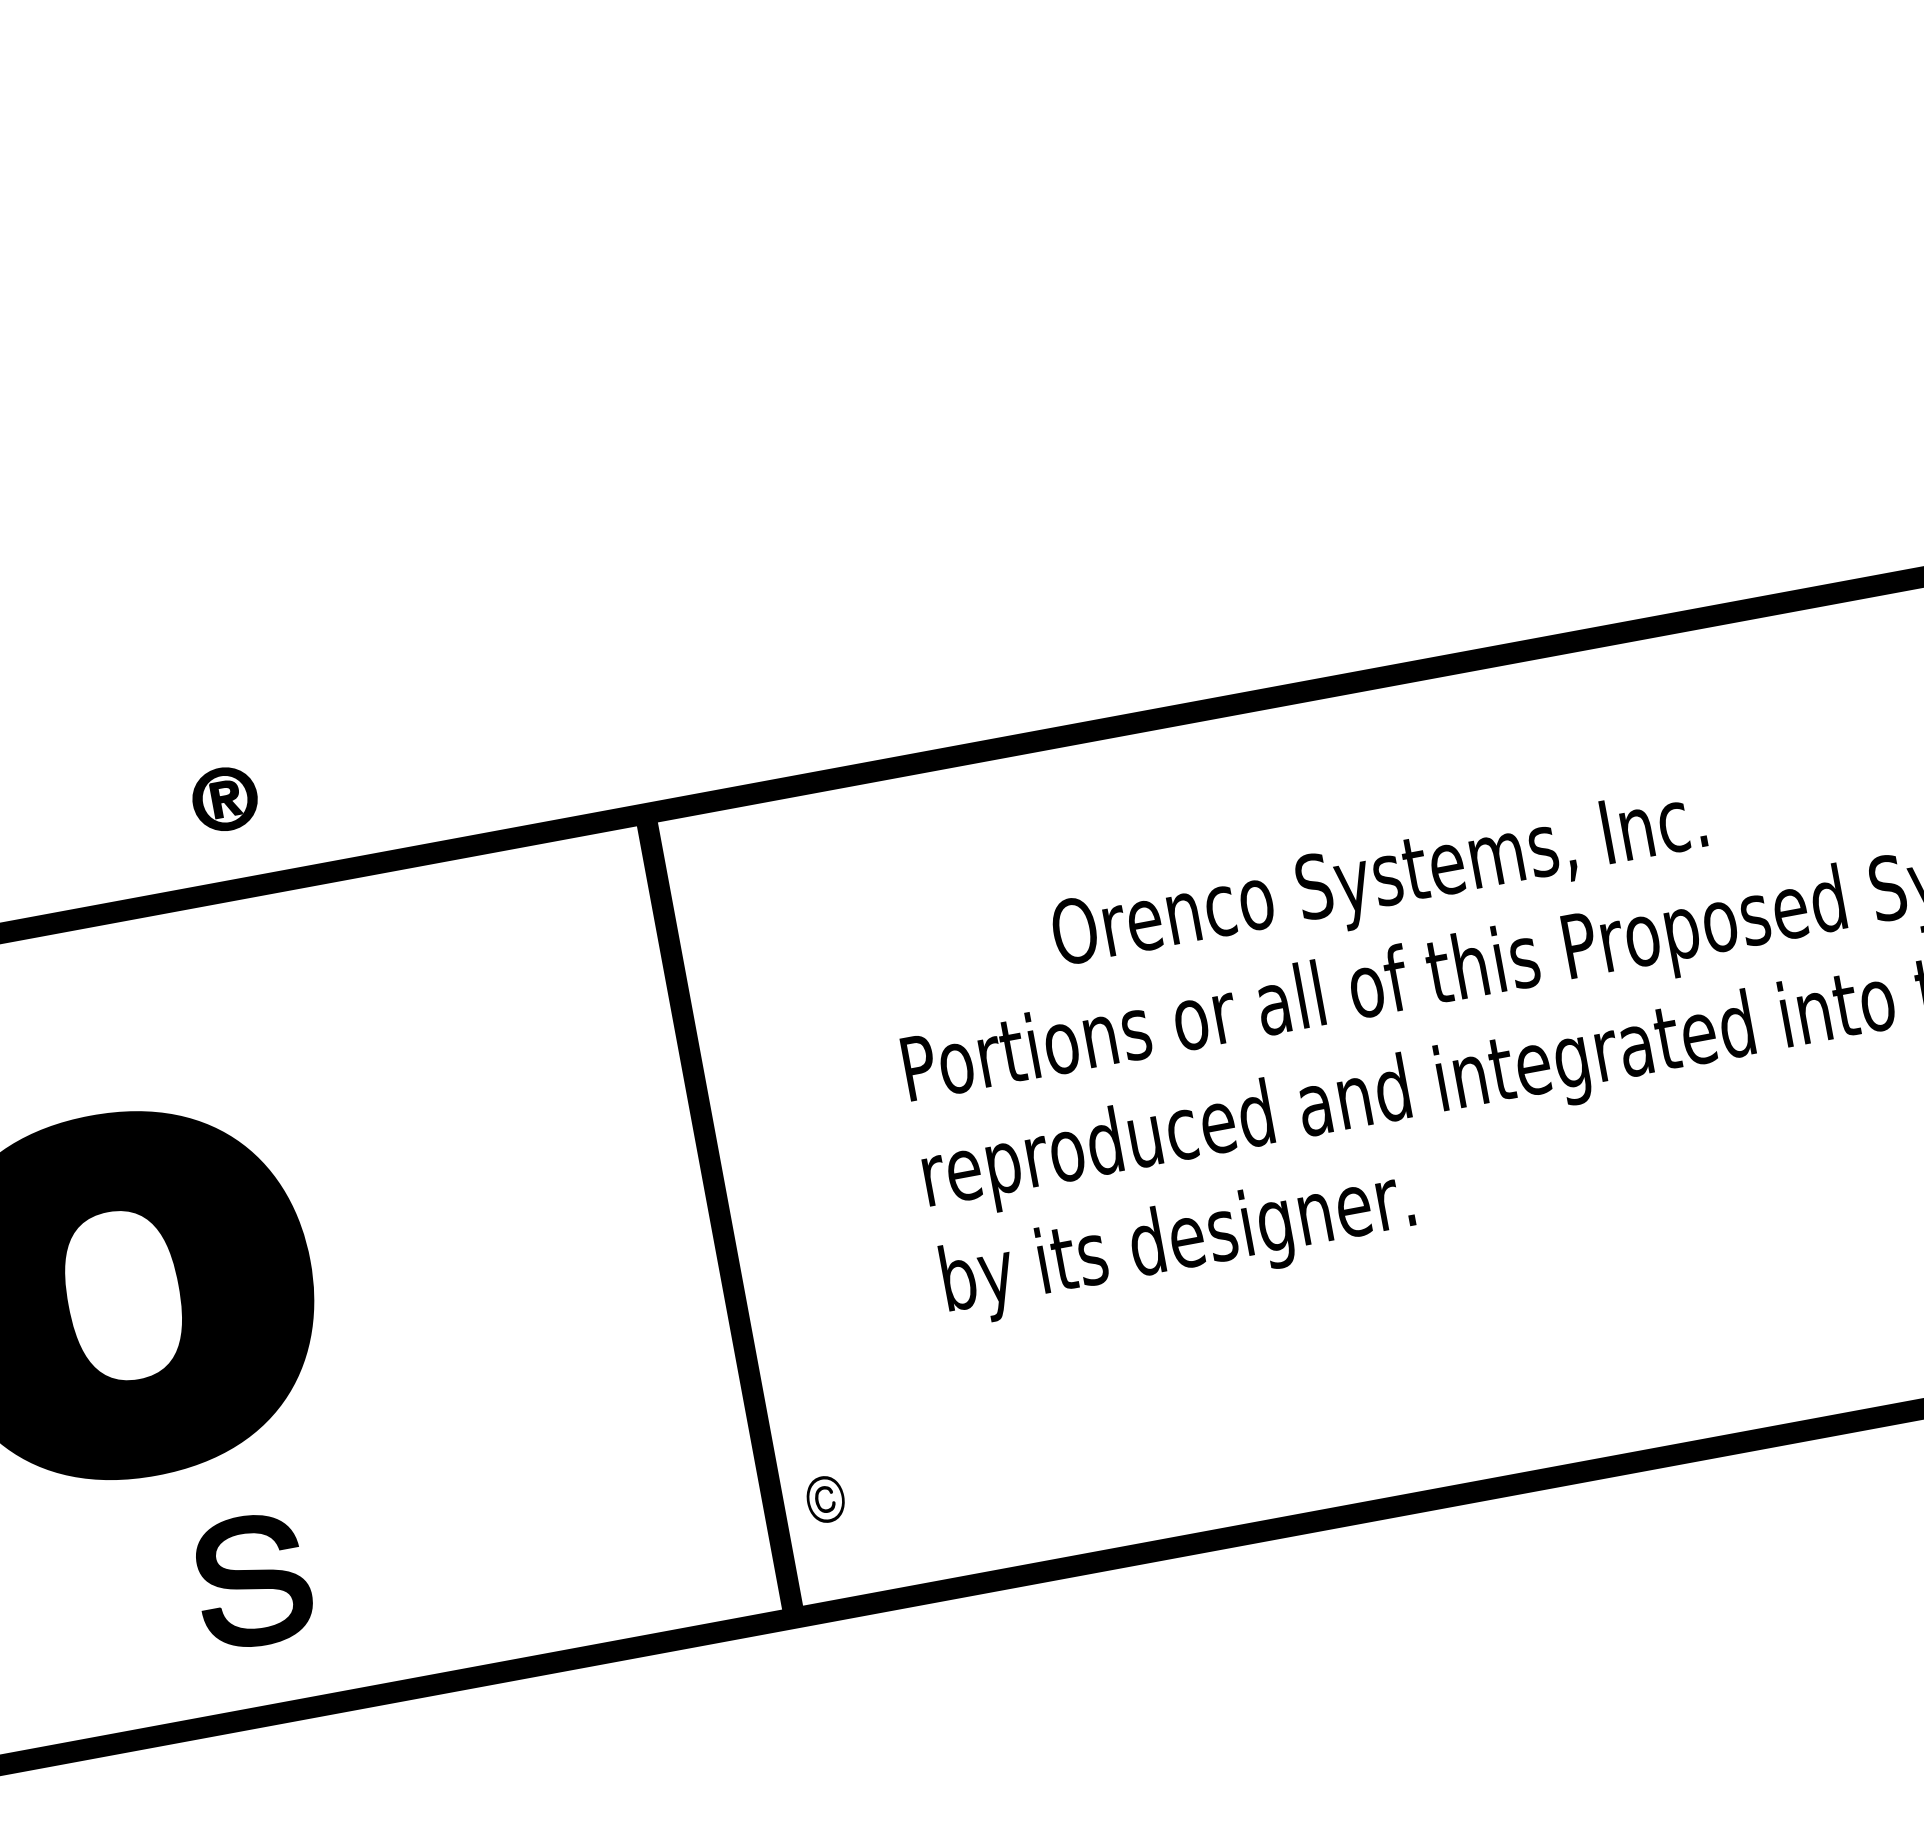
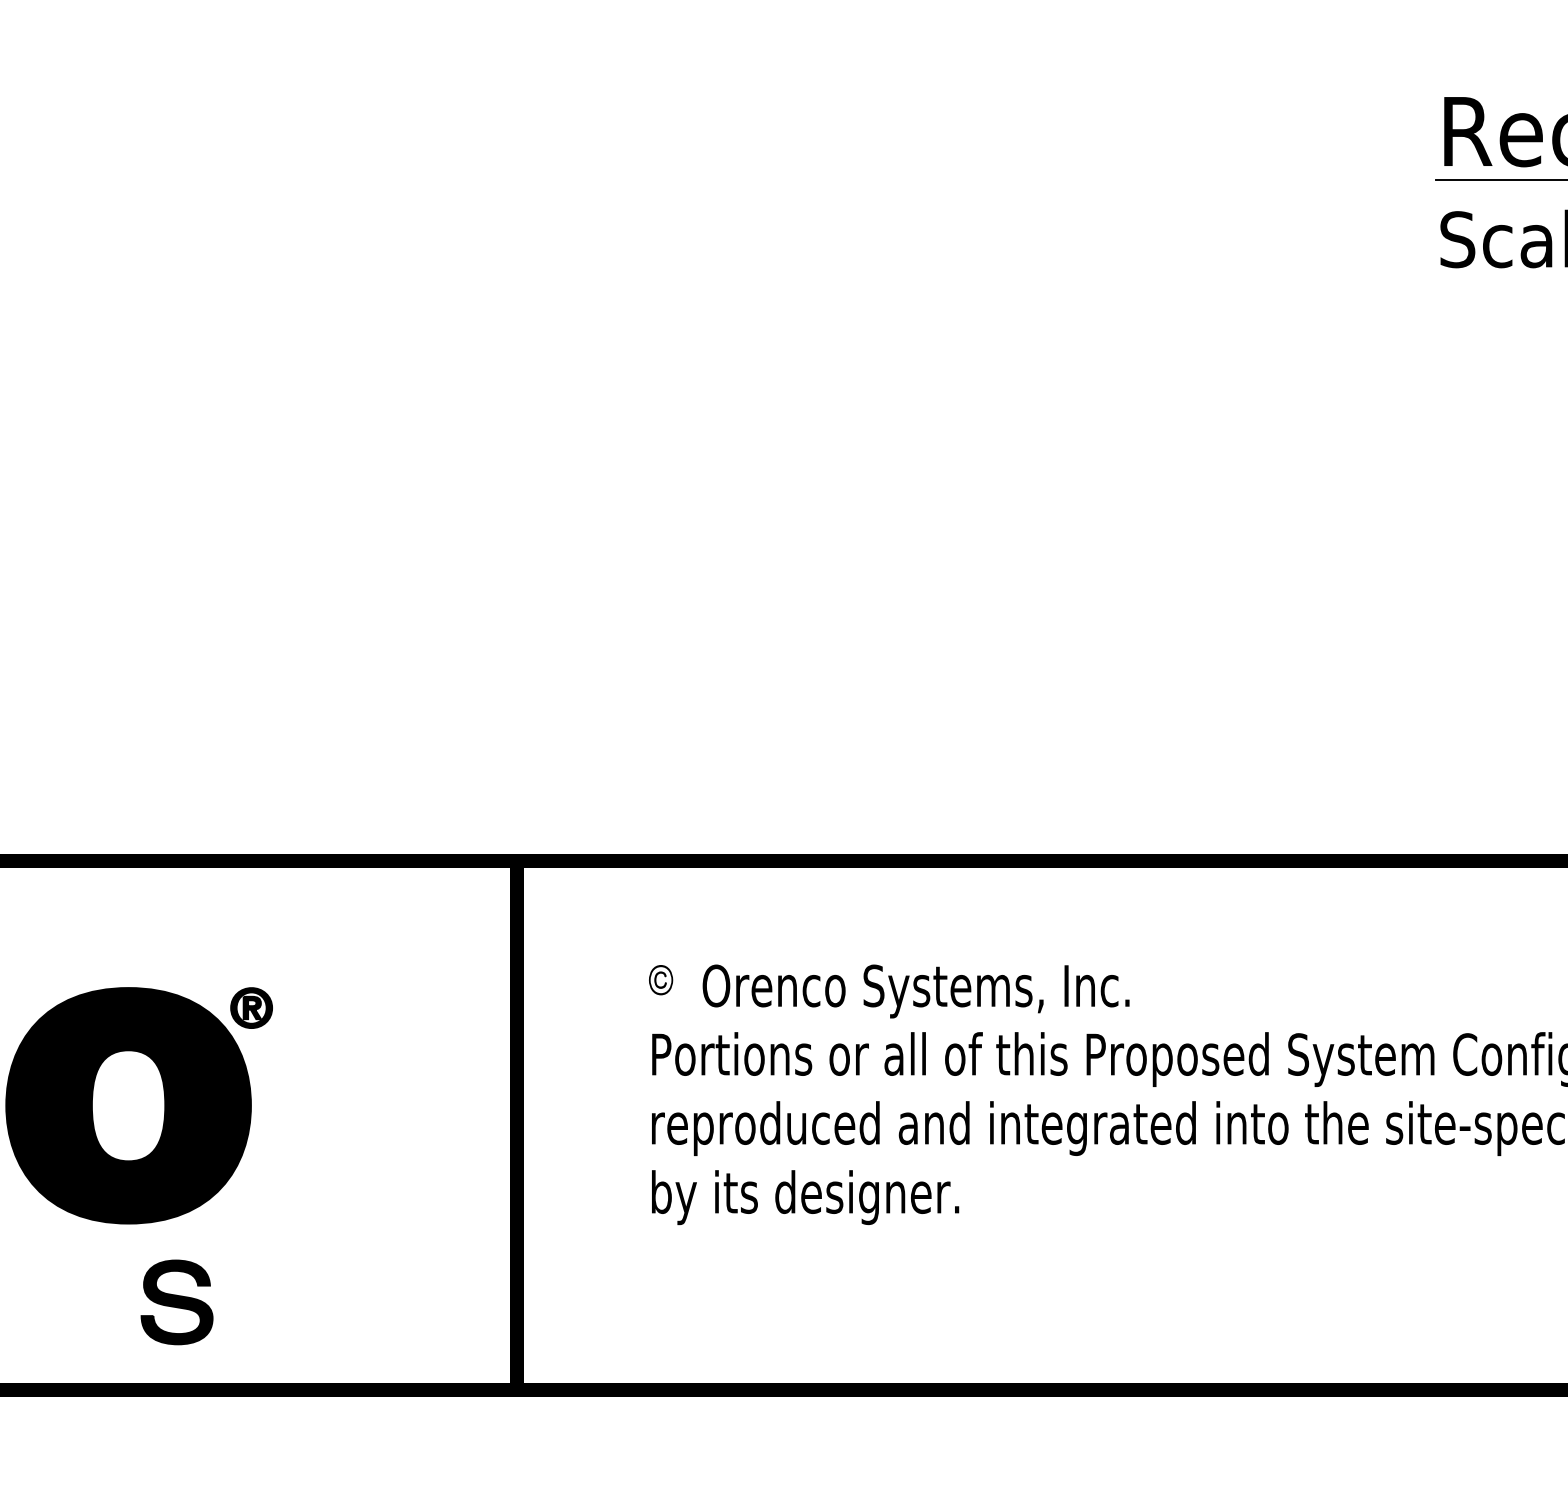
part: (224, 798) -> (251, 1007), moved
text: (1378, 883) -> (915, 991), moved
text: (826, 1499) -> (661, 980), moved

